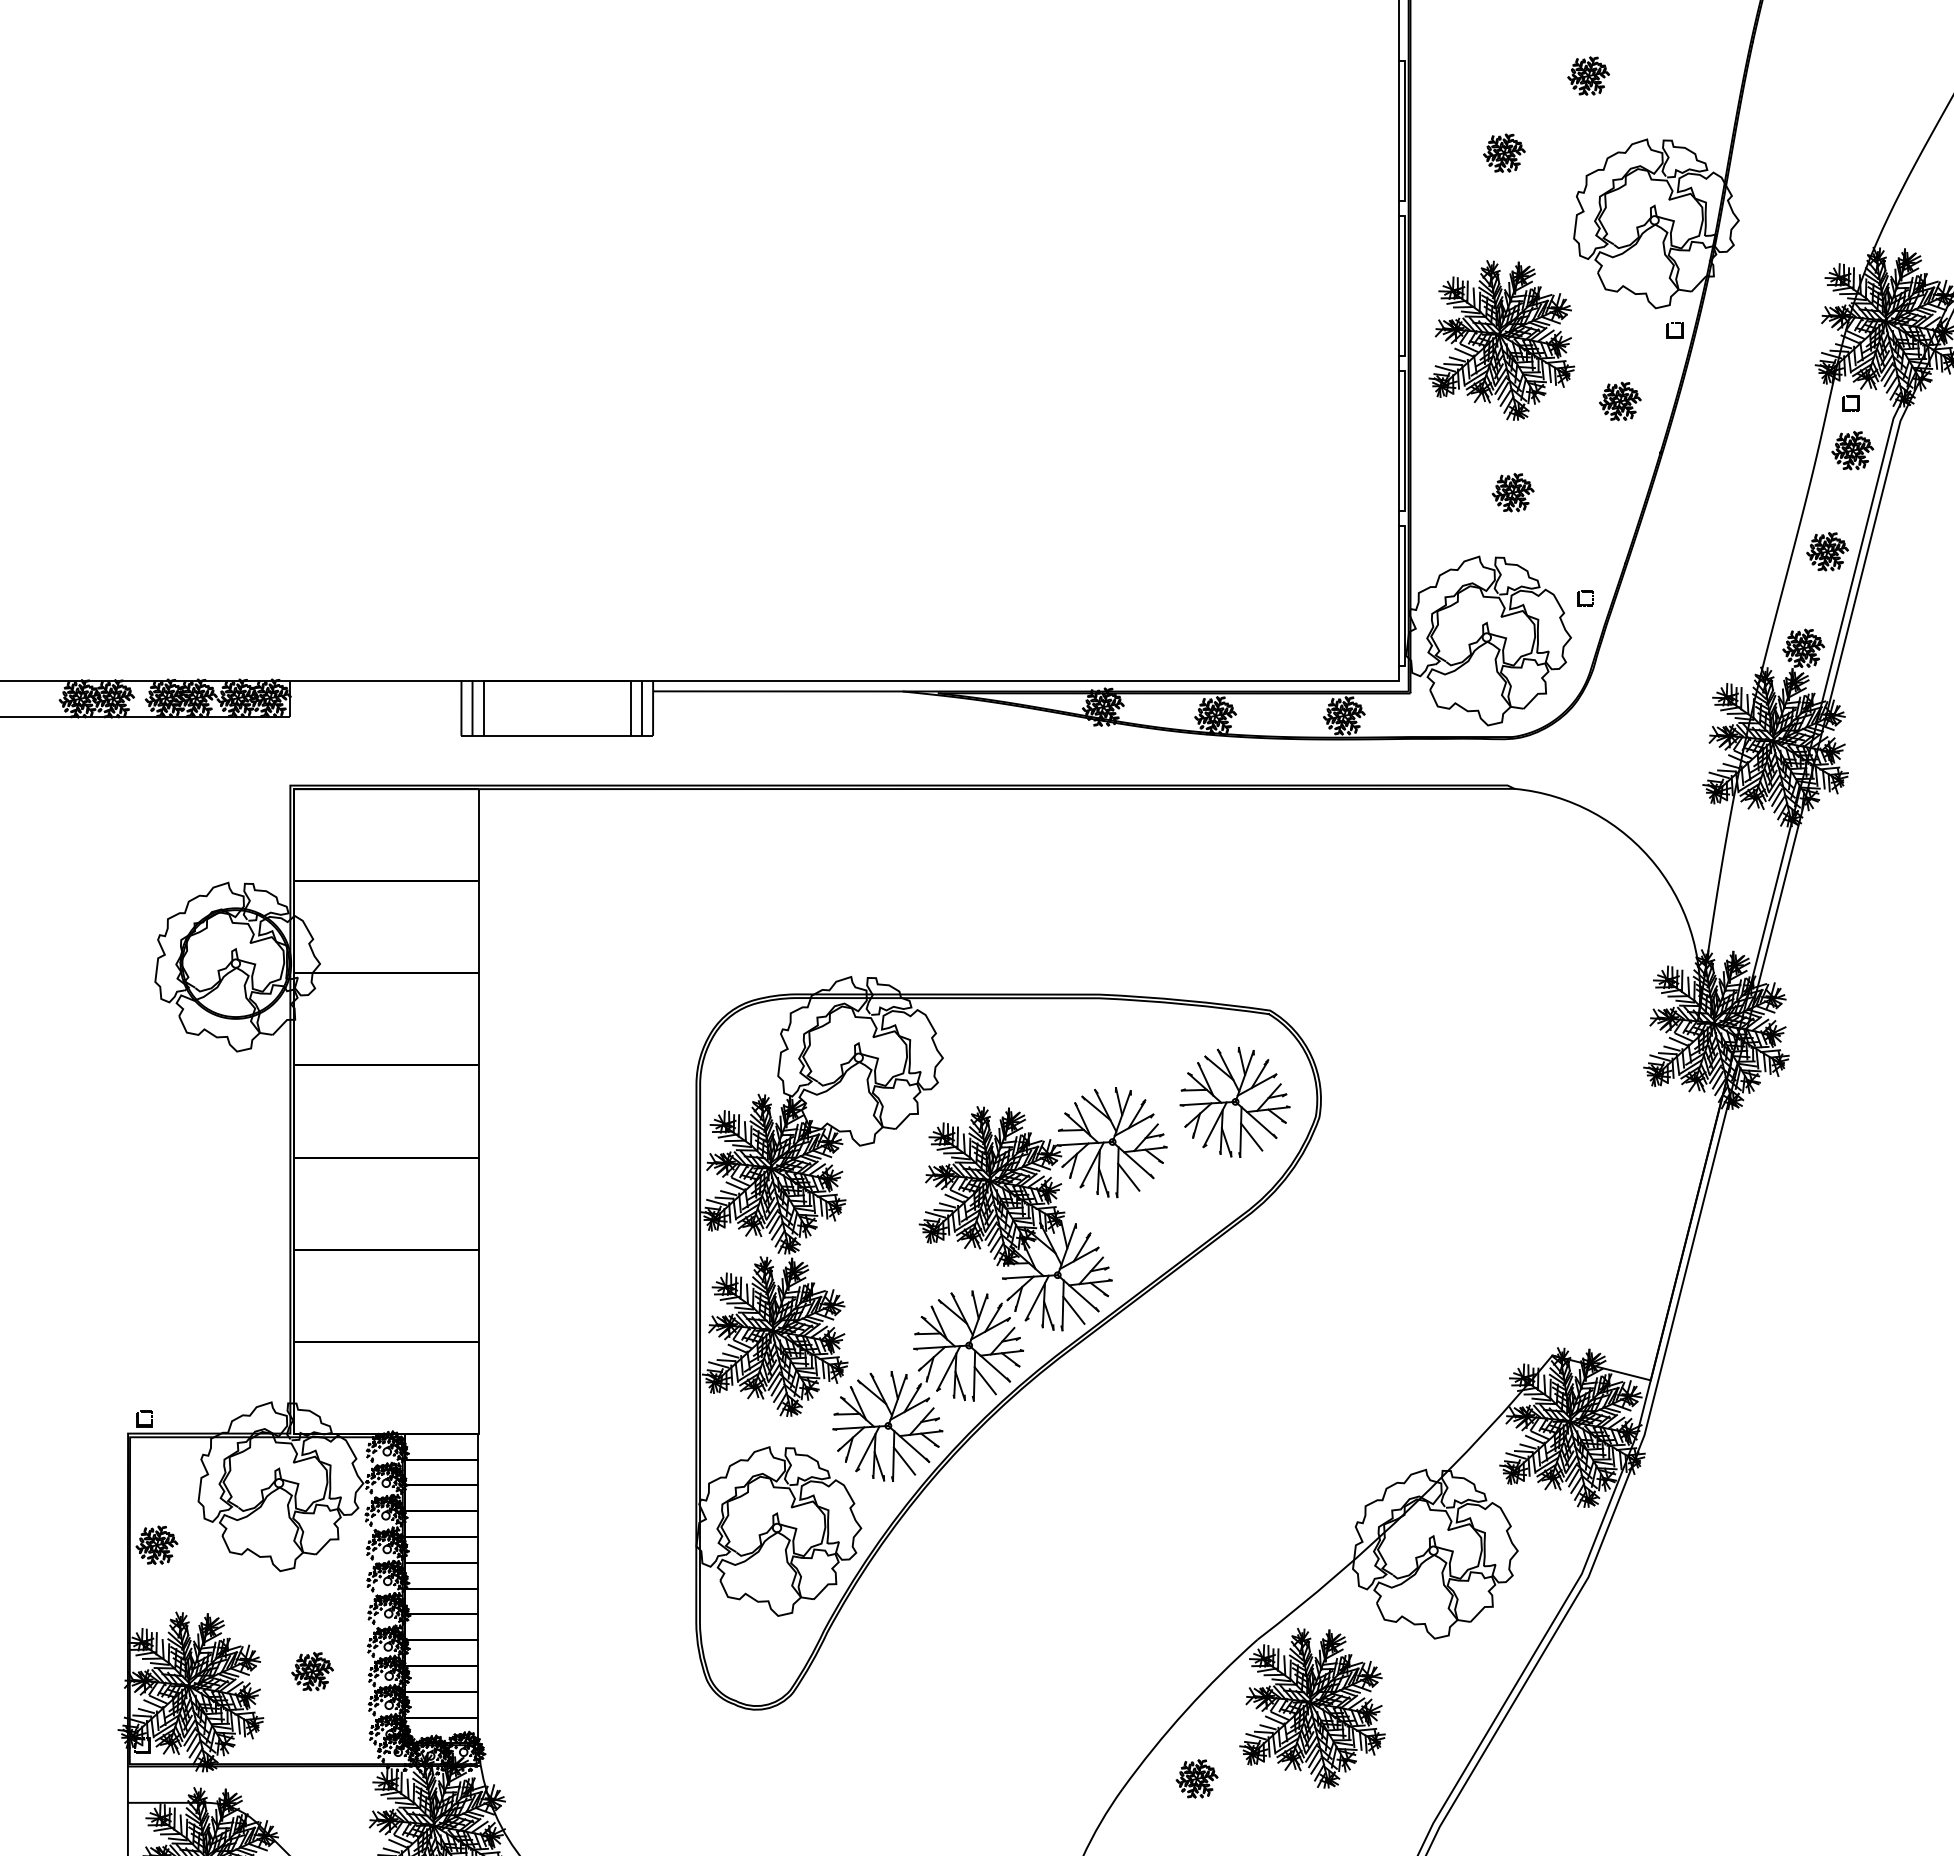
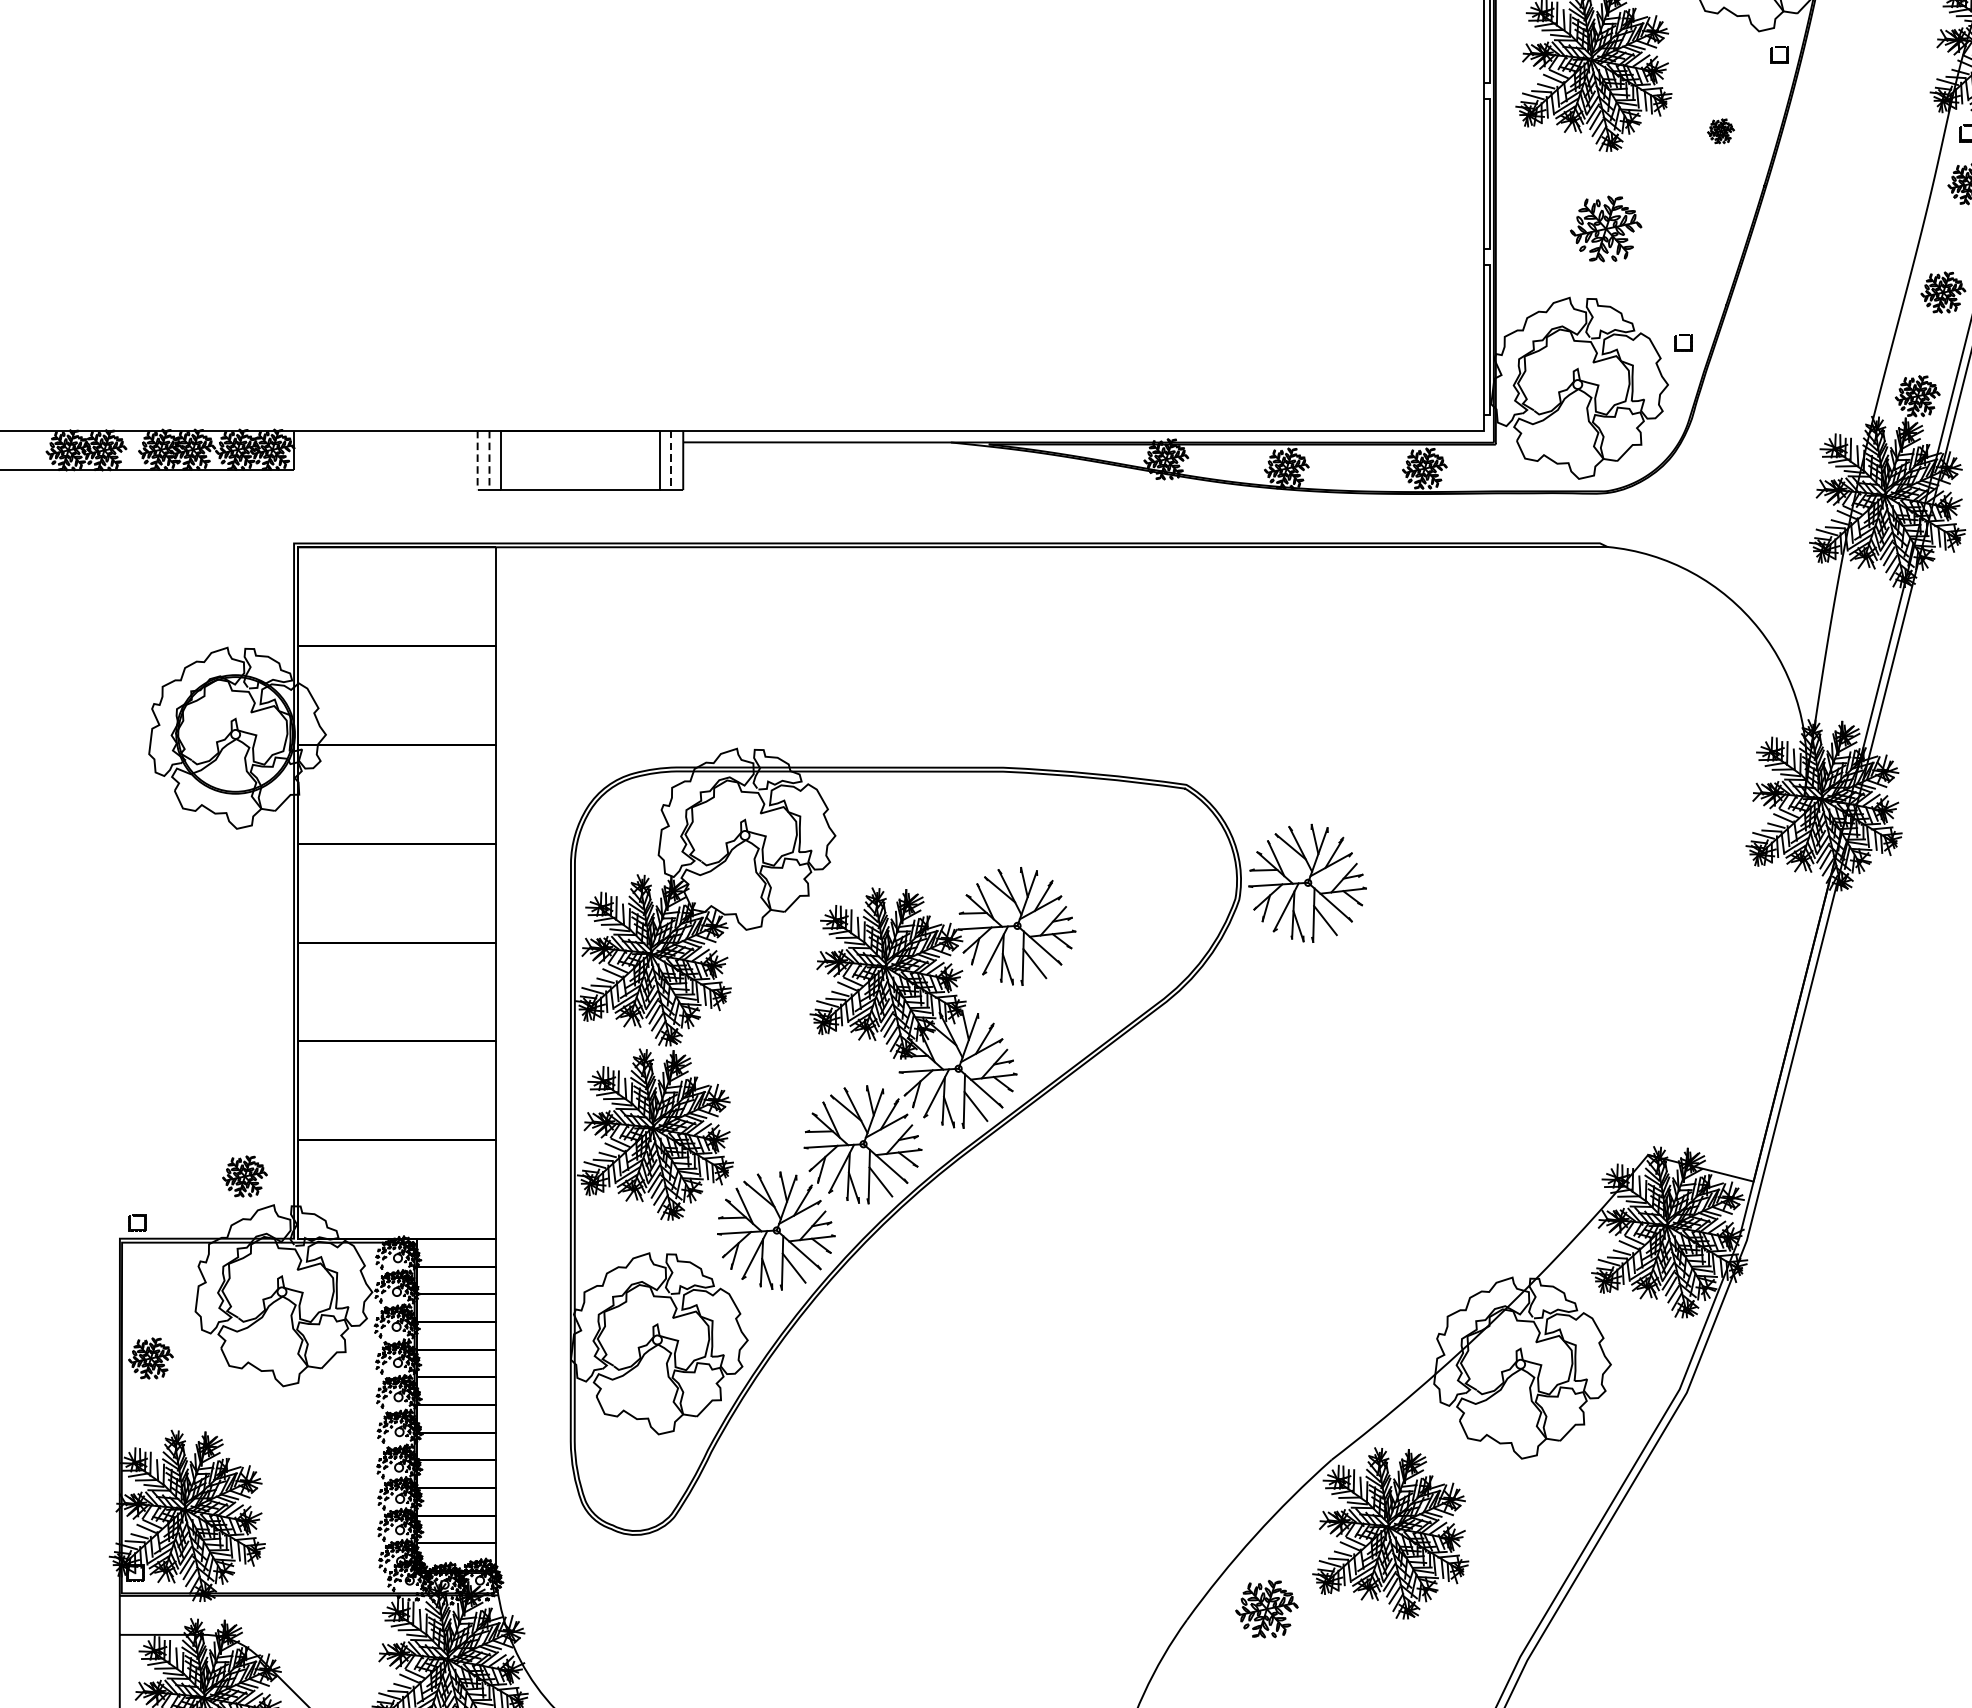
part: (1620, 401) -> (1721, 131), size x0.6
part: (1512, 492) -> (1605, 229), size x1.6
line: (461, 708) -> (477, 460), solid -> dashed
line: (472, 708) -> (489, 460), solid -> dashed
line: (642, 708) -> (671, 460), solid -> dashed
part: (1008, 1342) -> (905, 1140), moved
part: (312, 1671) -> (244, 1176), moved
part: (1196, 1778) -> (1266, 1608), size x1.4

